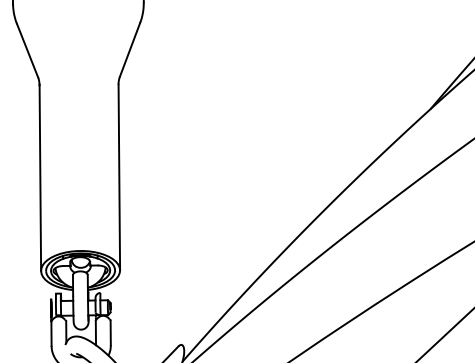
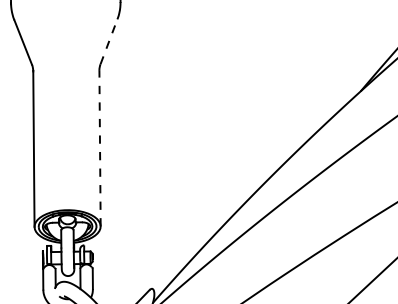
line: (130, 49) -> (109, 41), solid -> dashed
line: (119, 177) -> (100, 148), solid -> dashed

